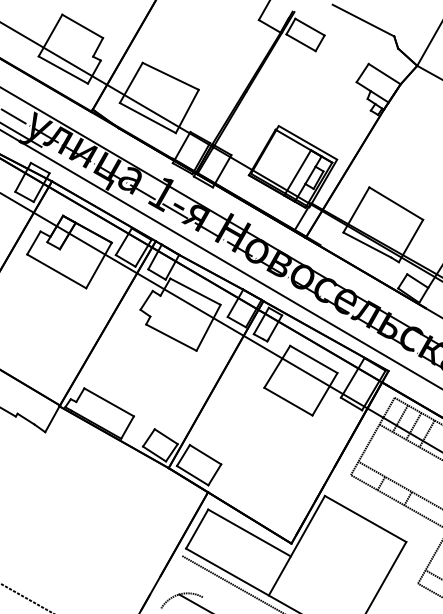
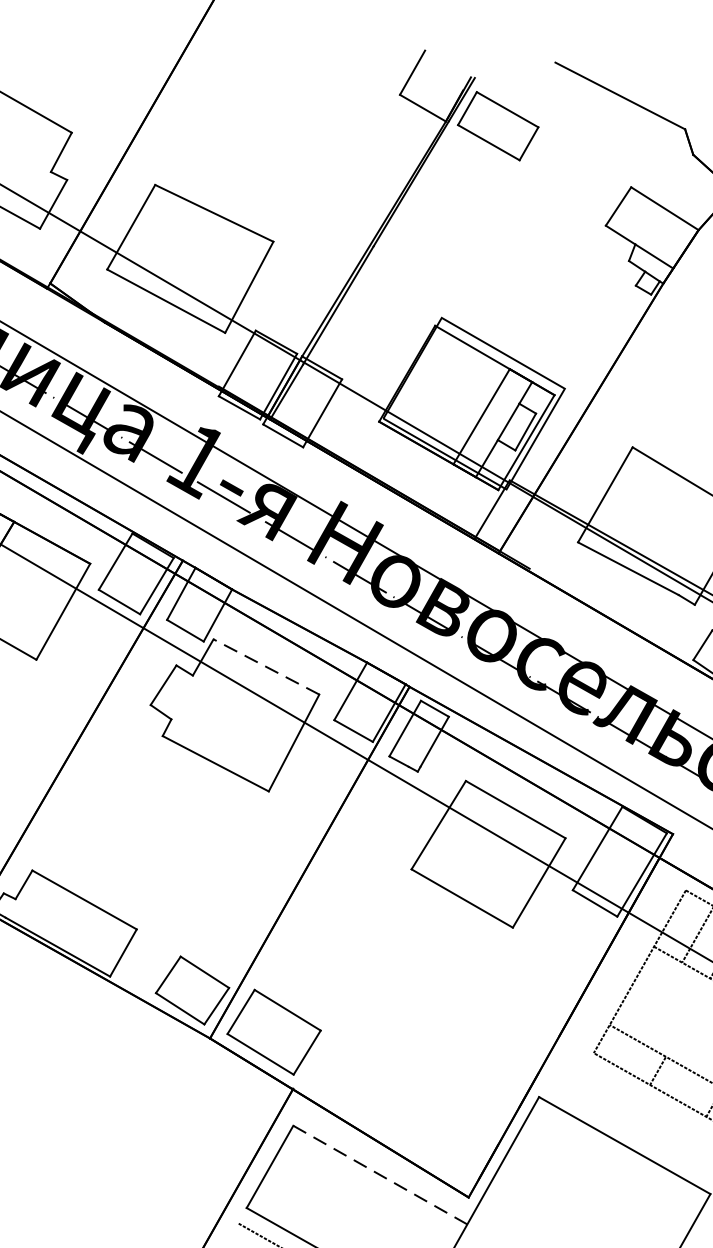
line: (195, 291) -> (266, 666), solid -> dashed
line: (249, 533) -> (380, 1176), solid -> dashed

